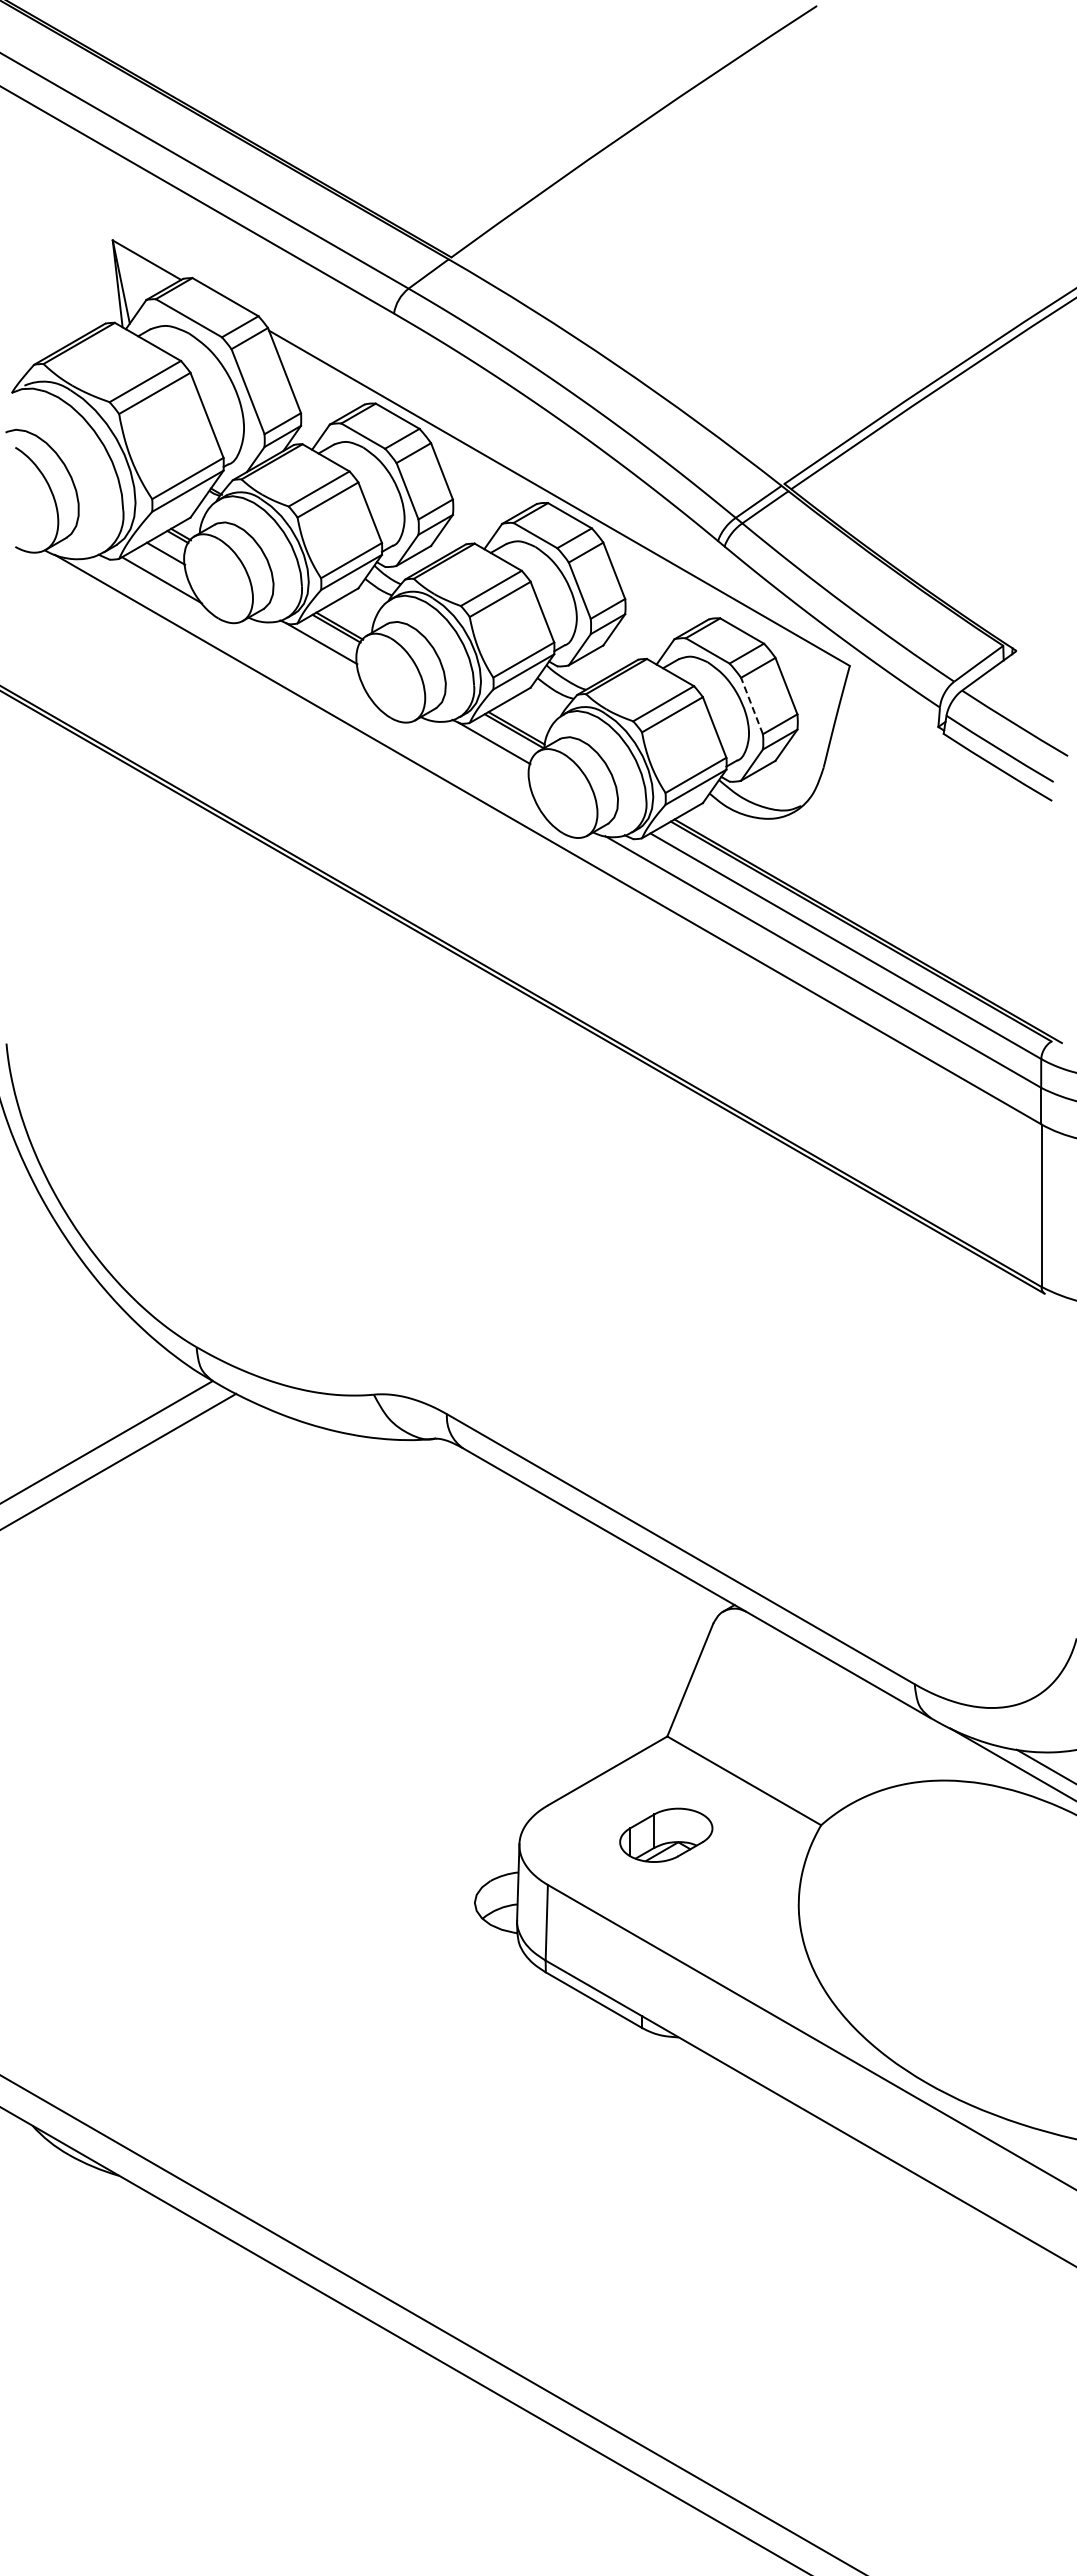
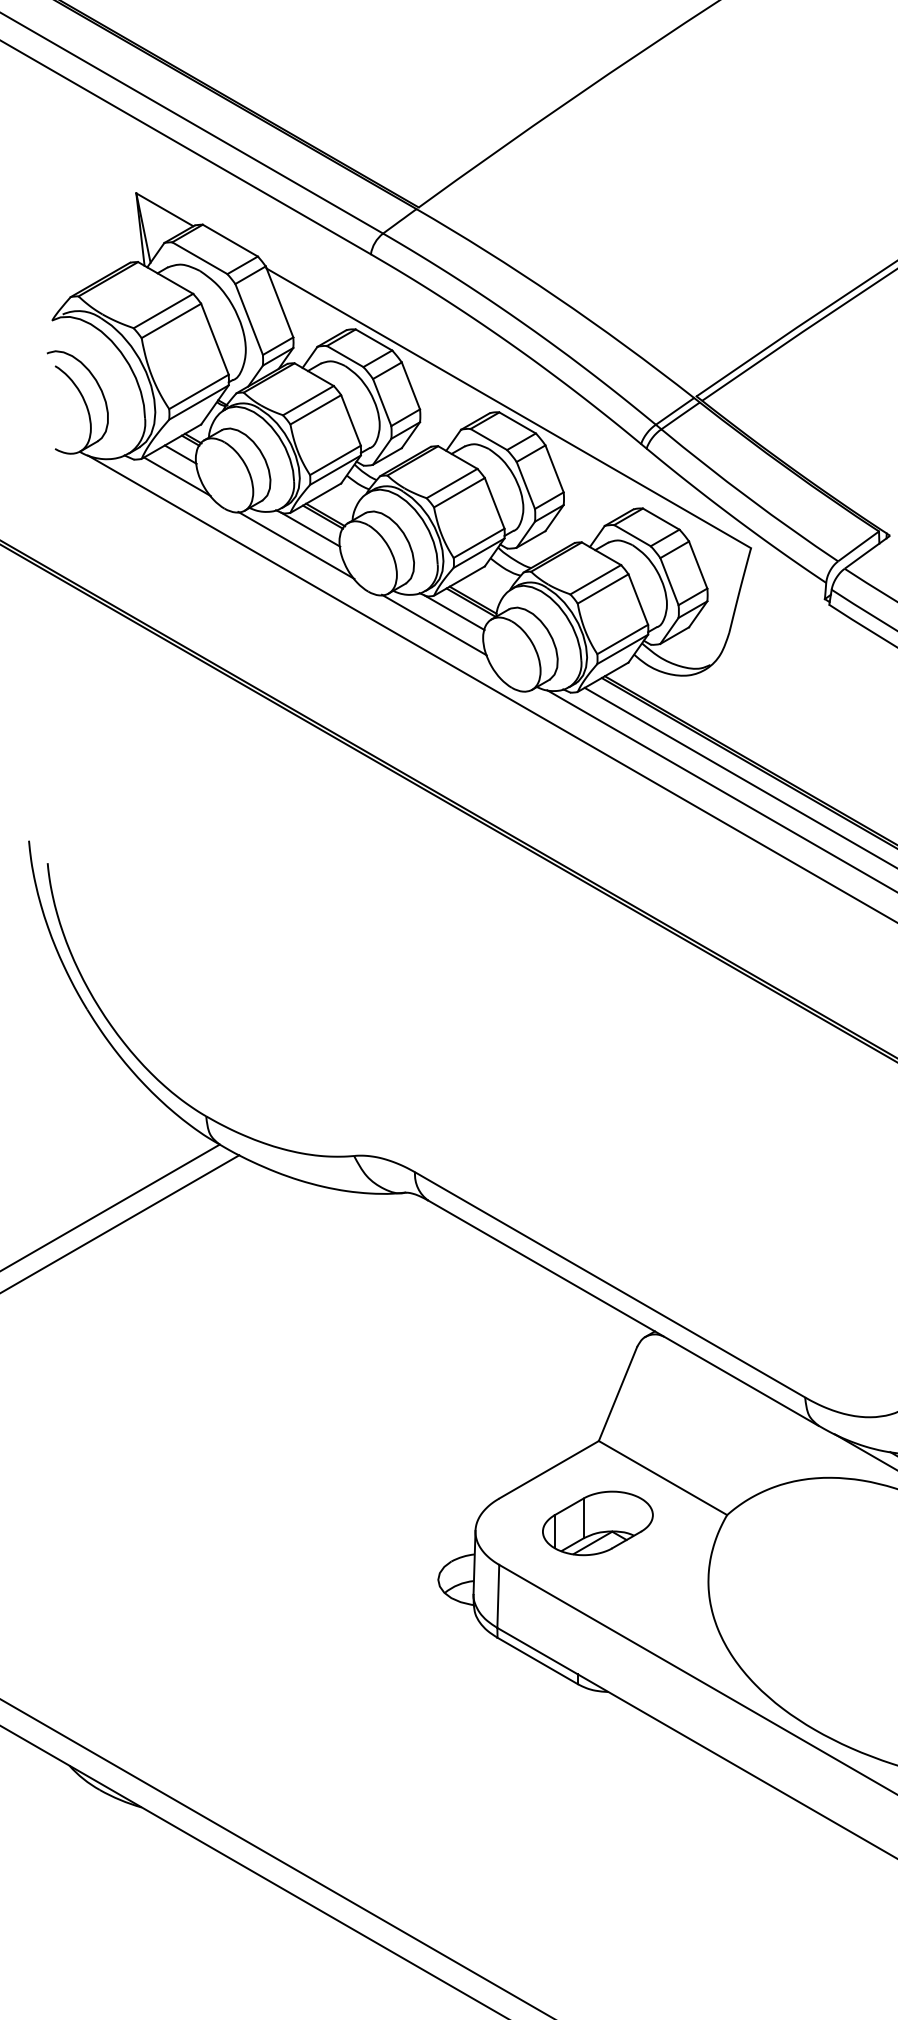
line: (304, 662) -> (296, 545), added
line: (751, 705) -> (669, 581), dashed -> solid
line: (470, 757) -> (434, 624), added
part: (666, 1835) -> (598, 1523), size x1.43

